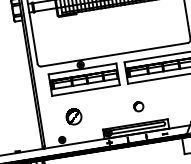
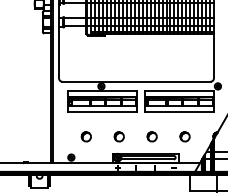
part: (170, 101) -> (184, 136), added
part: (105, 111) -> (118, 136), added
part: (72, 116) -> (85, 136), size x0.62

